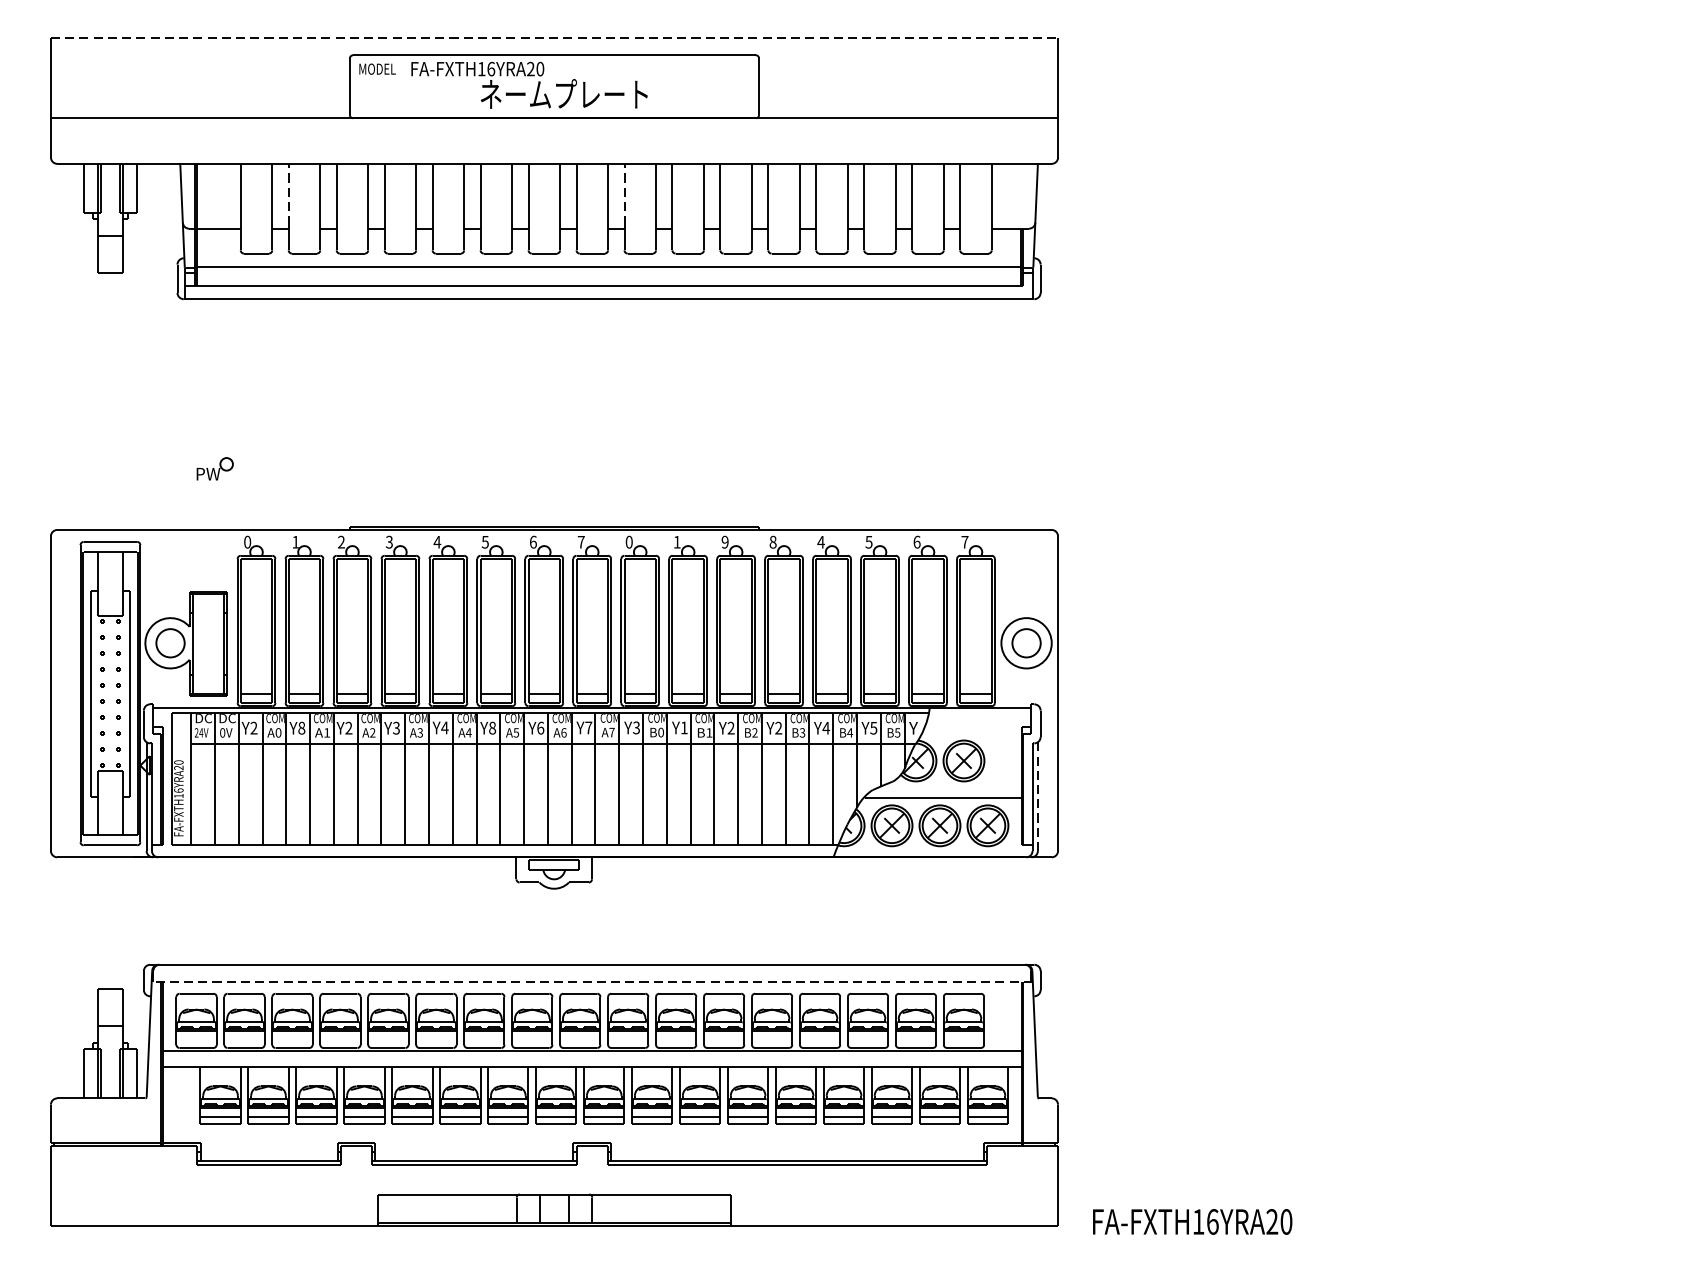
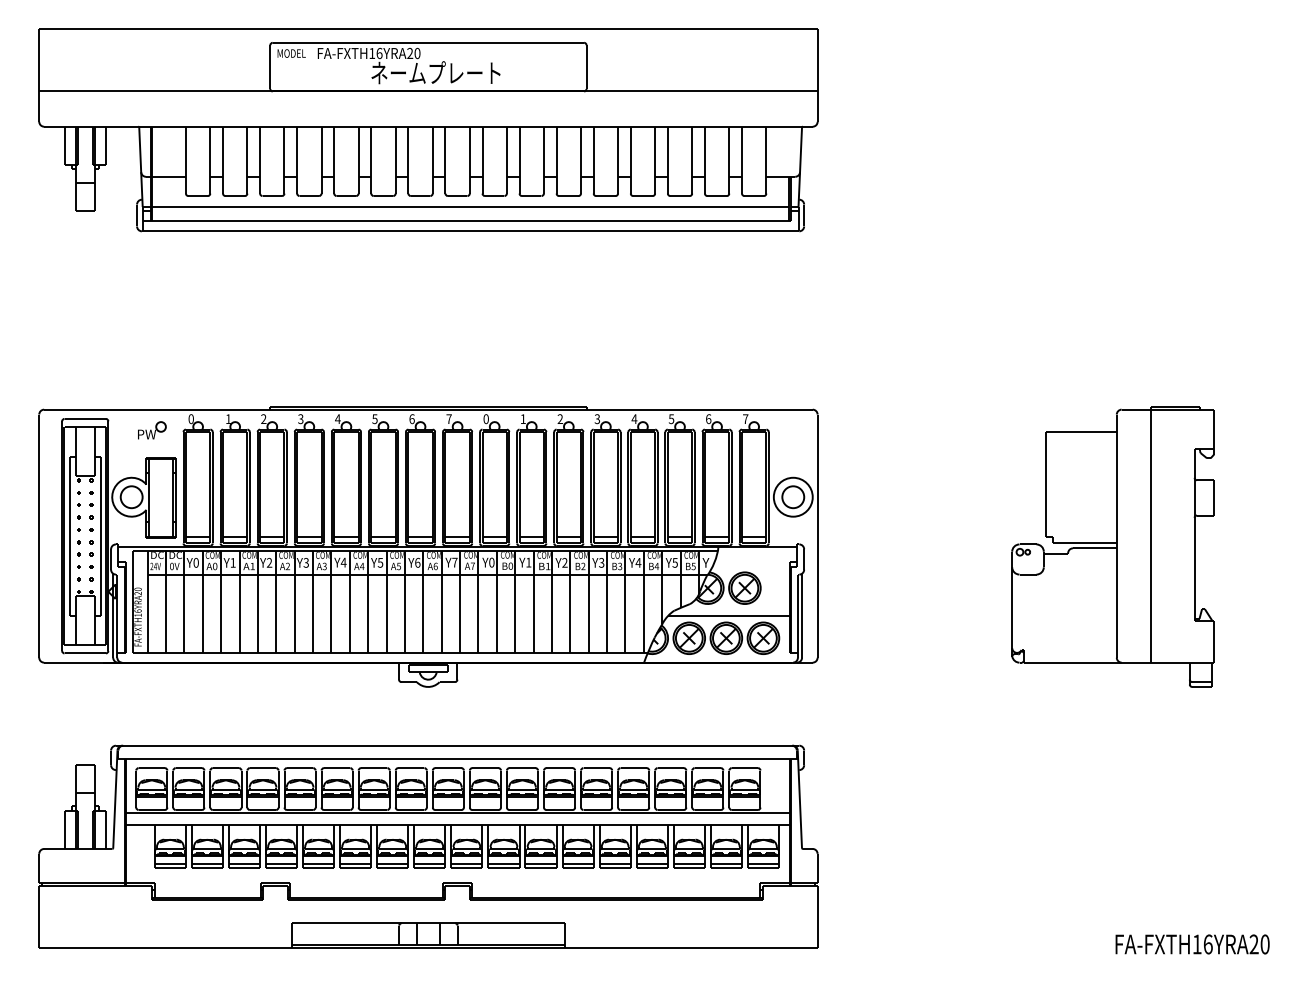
line: (554, 38) -> (428, 29), dashed -> solid
line: (289, 194) -> (223, 150), dashed -> solid
line: (624, 194) -> (482, 150), dashed -> solid
part: (215, 468) -> (152, 430), moved
text: (773, 541) -> (597, 418), 8 -> 3
text: (725, 542) -> (560, 419), 9 -> 2
part: (1439, 707) -> (1112, 546), added
text: (253, 727) -> (195, 562), Y2 -> Y0
text: (300, 727) -> (232, 562), Y8 -> Y1
text: (492, 727) -> (380, 562), Y8 -> Y5
text: (636, 727) -> (491, 562), Y3 -> Y0
text: (778, 729) -> (601, 563), Y2 -> Y3
line: (1038, 797) -> (802, 616), dashed -> solid
line: (593, 981) -> (458, 758), dashed -> solid
text: (1192, 1221) -> (1192, 944), moved

